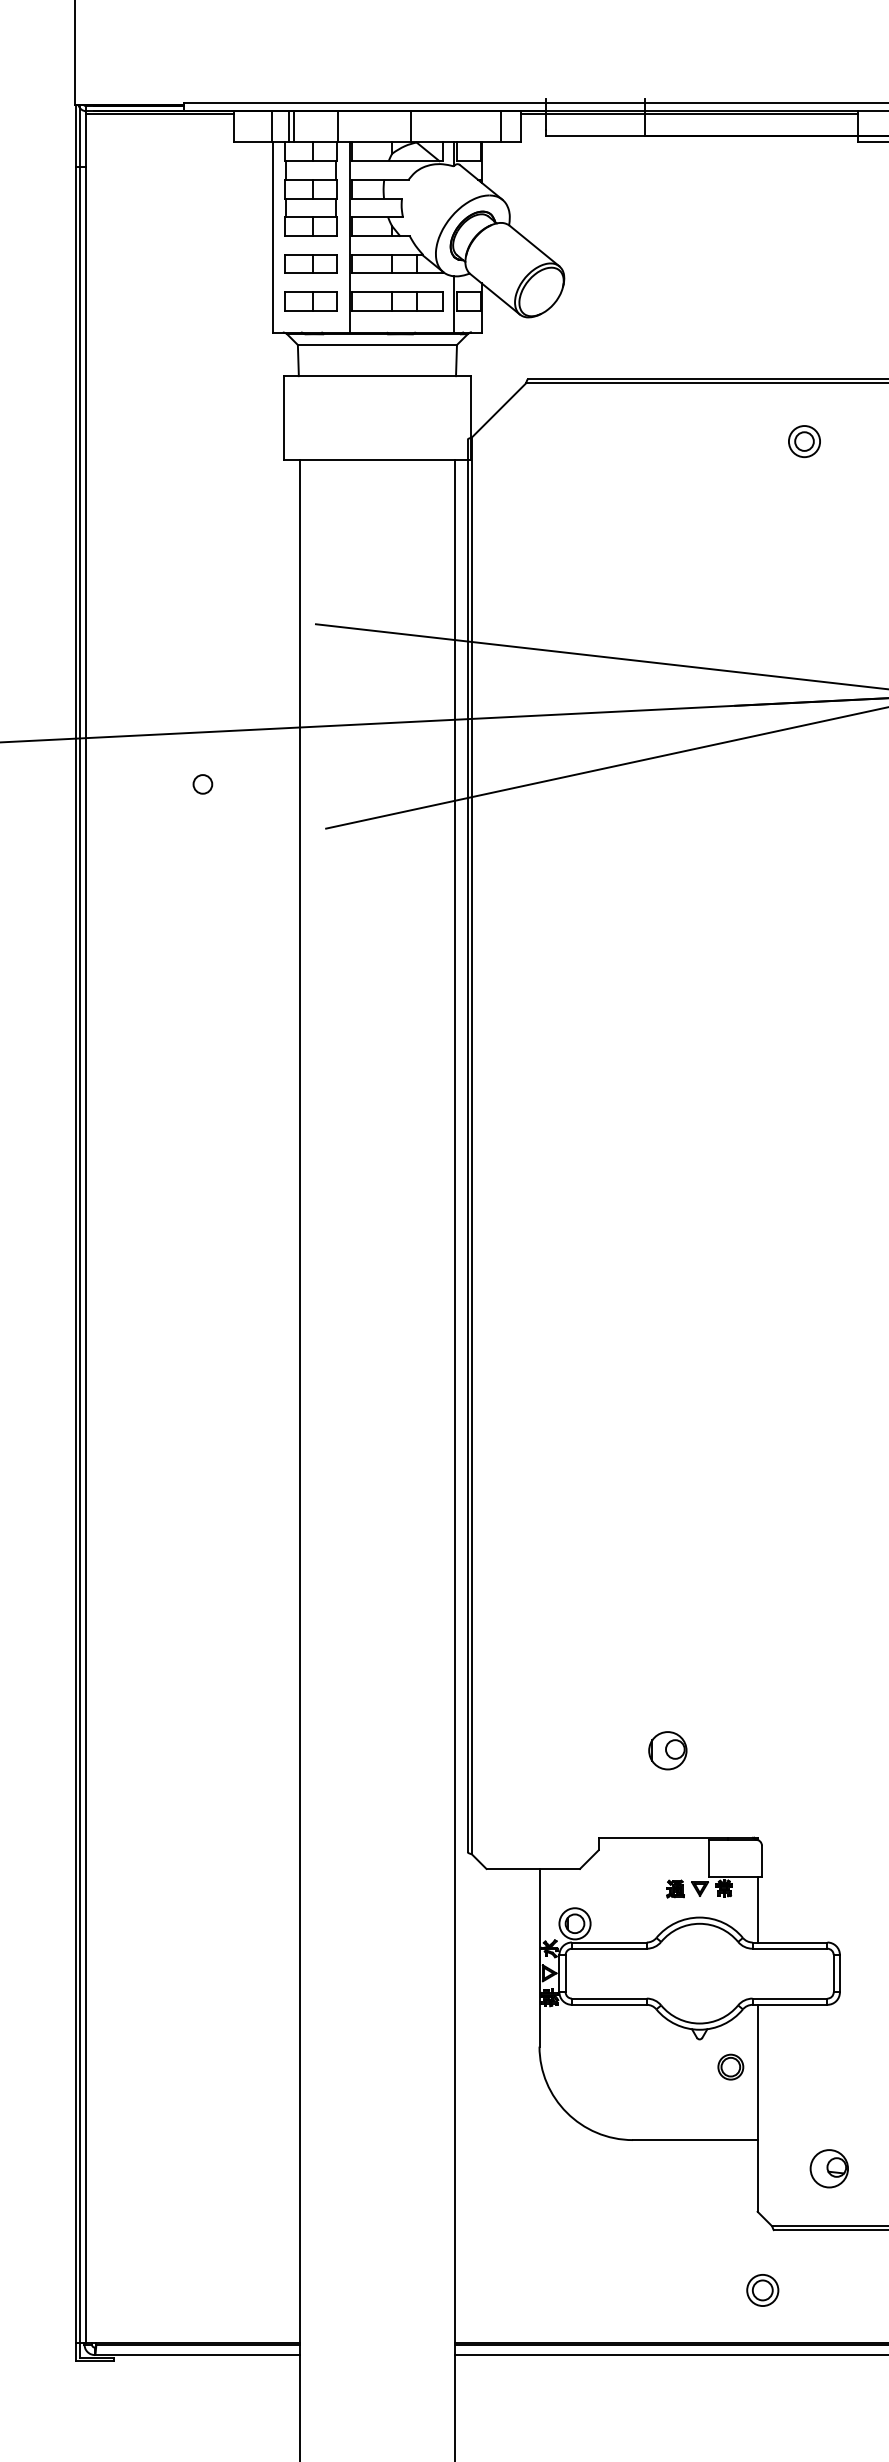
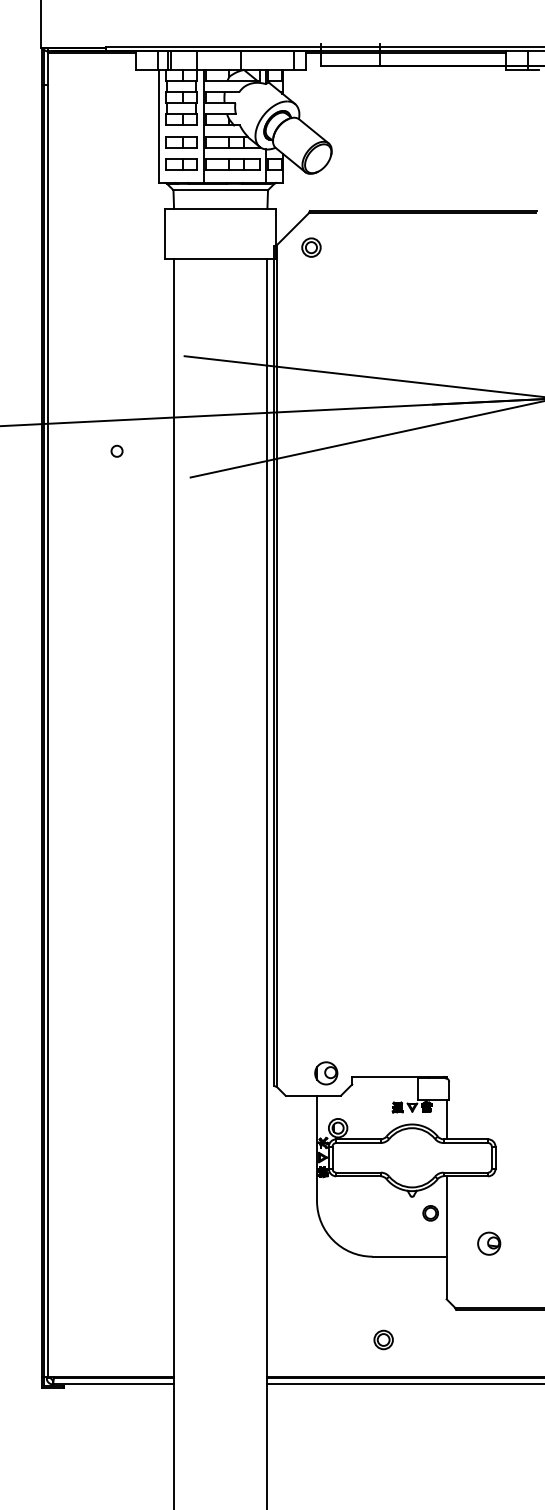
part: (804, 441) -> (311, 247), moved
part: (668, 1750) -> (326, 1073), moved
part: (829, 2168) -> (489, 1243), moved
part: (762, 2289) -> (383, 1339), moved

